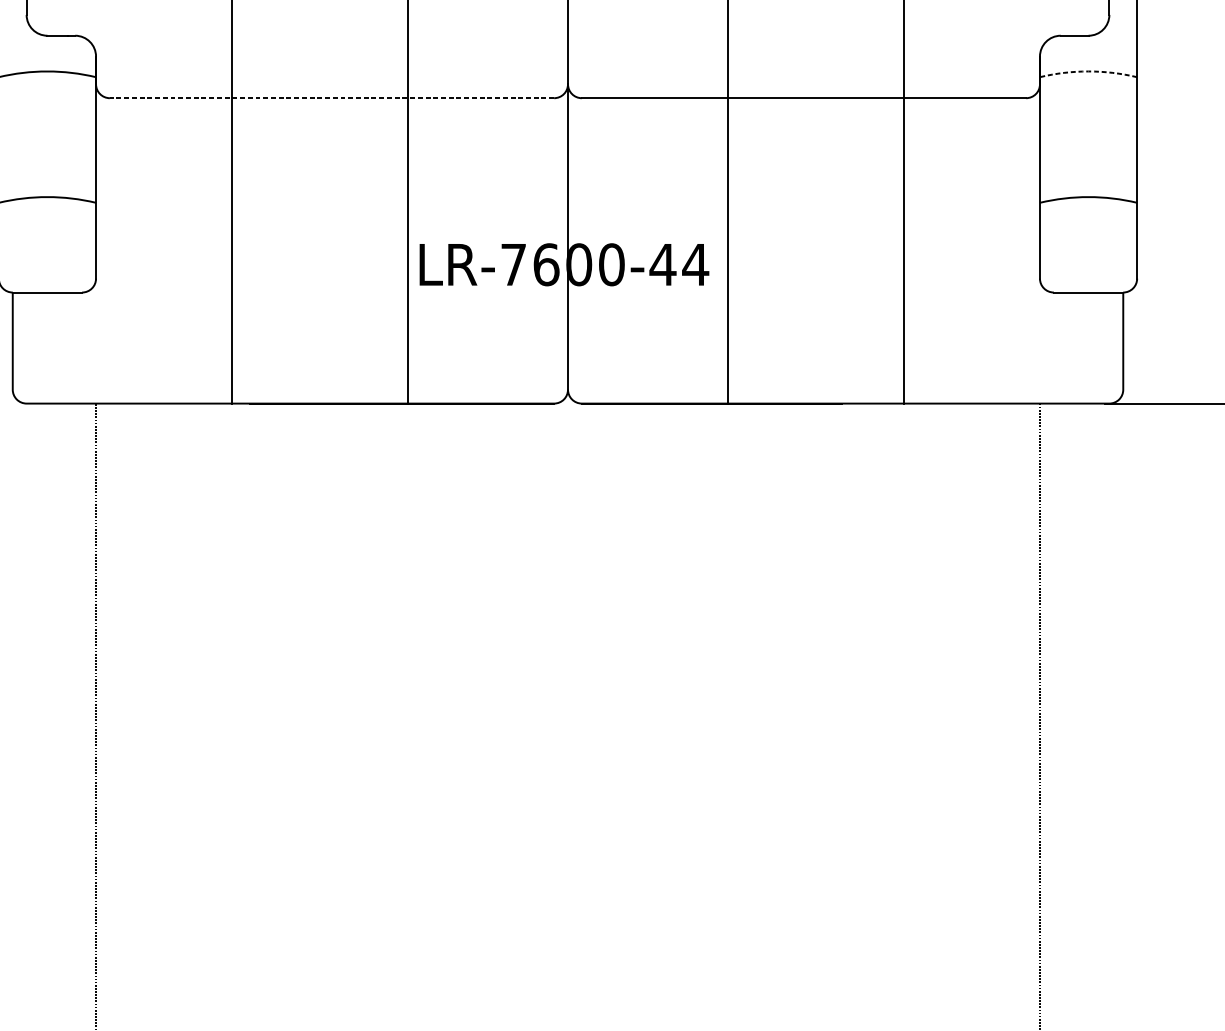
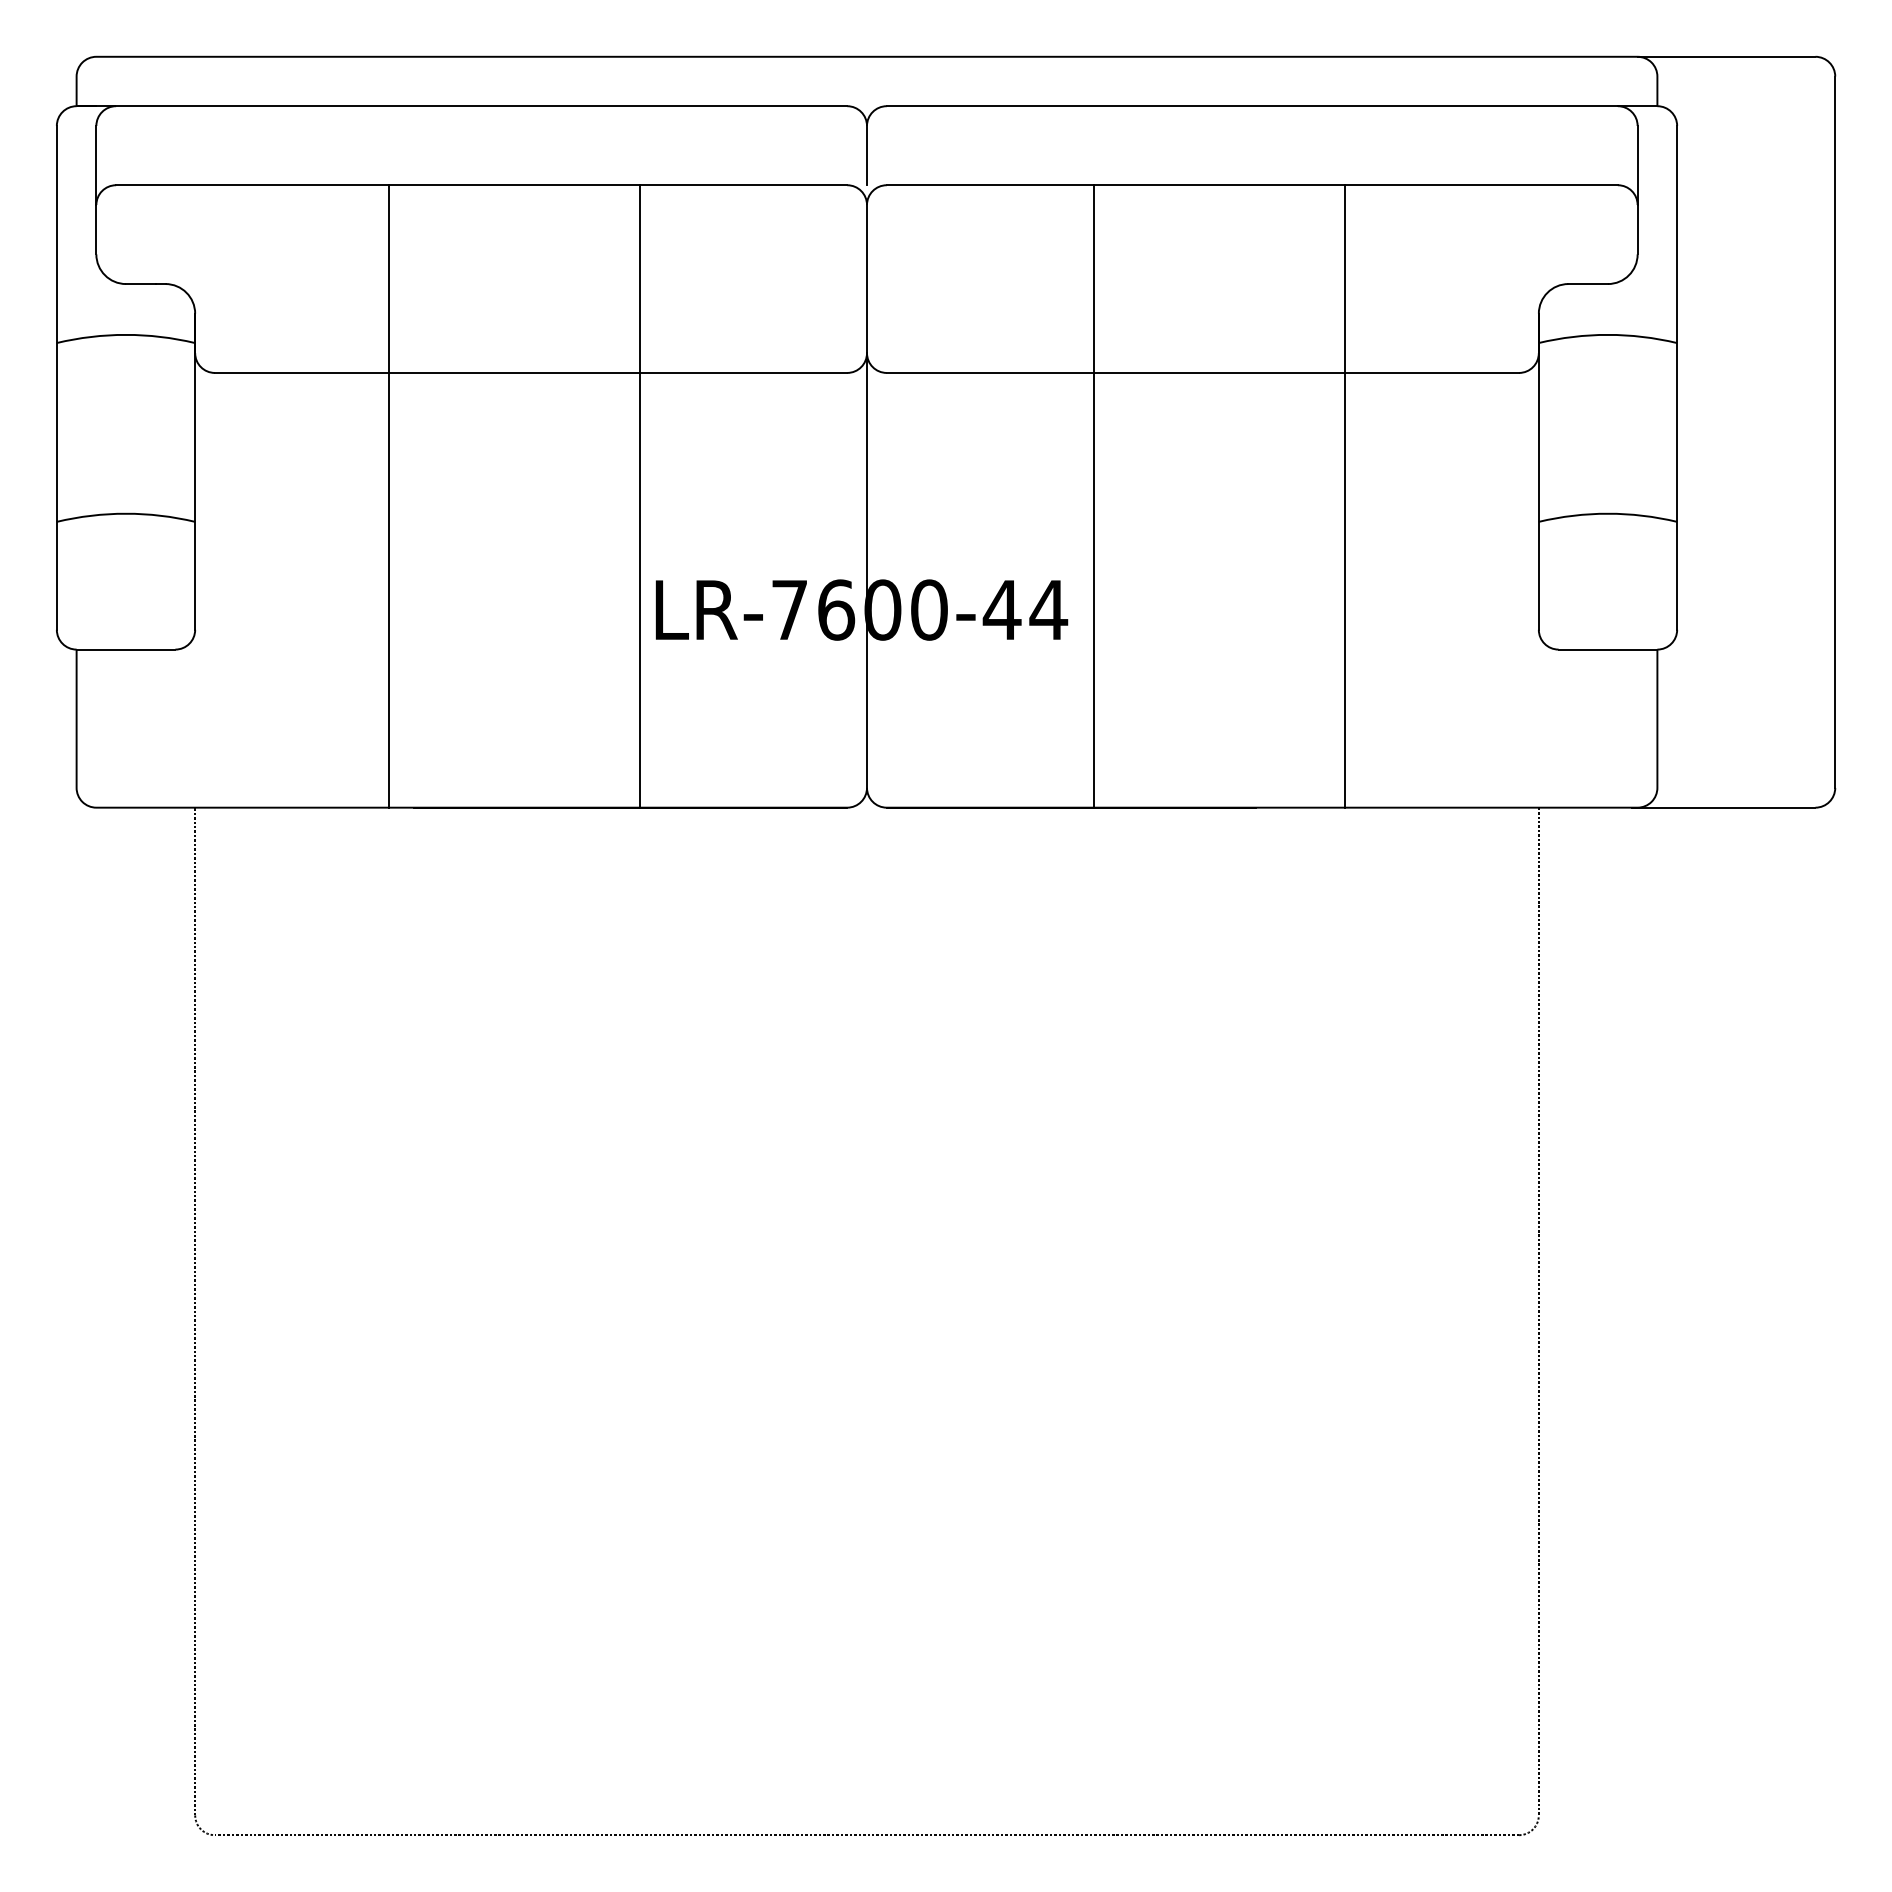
arc: (1088, 71) -> (1607, 334), dashed -> solid
line: (331, 97) -> (530, 372), dashed -> solid

